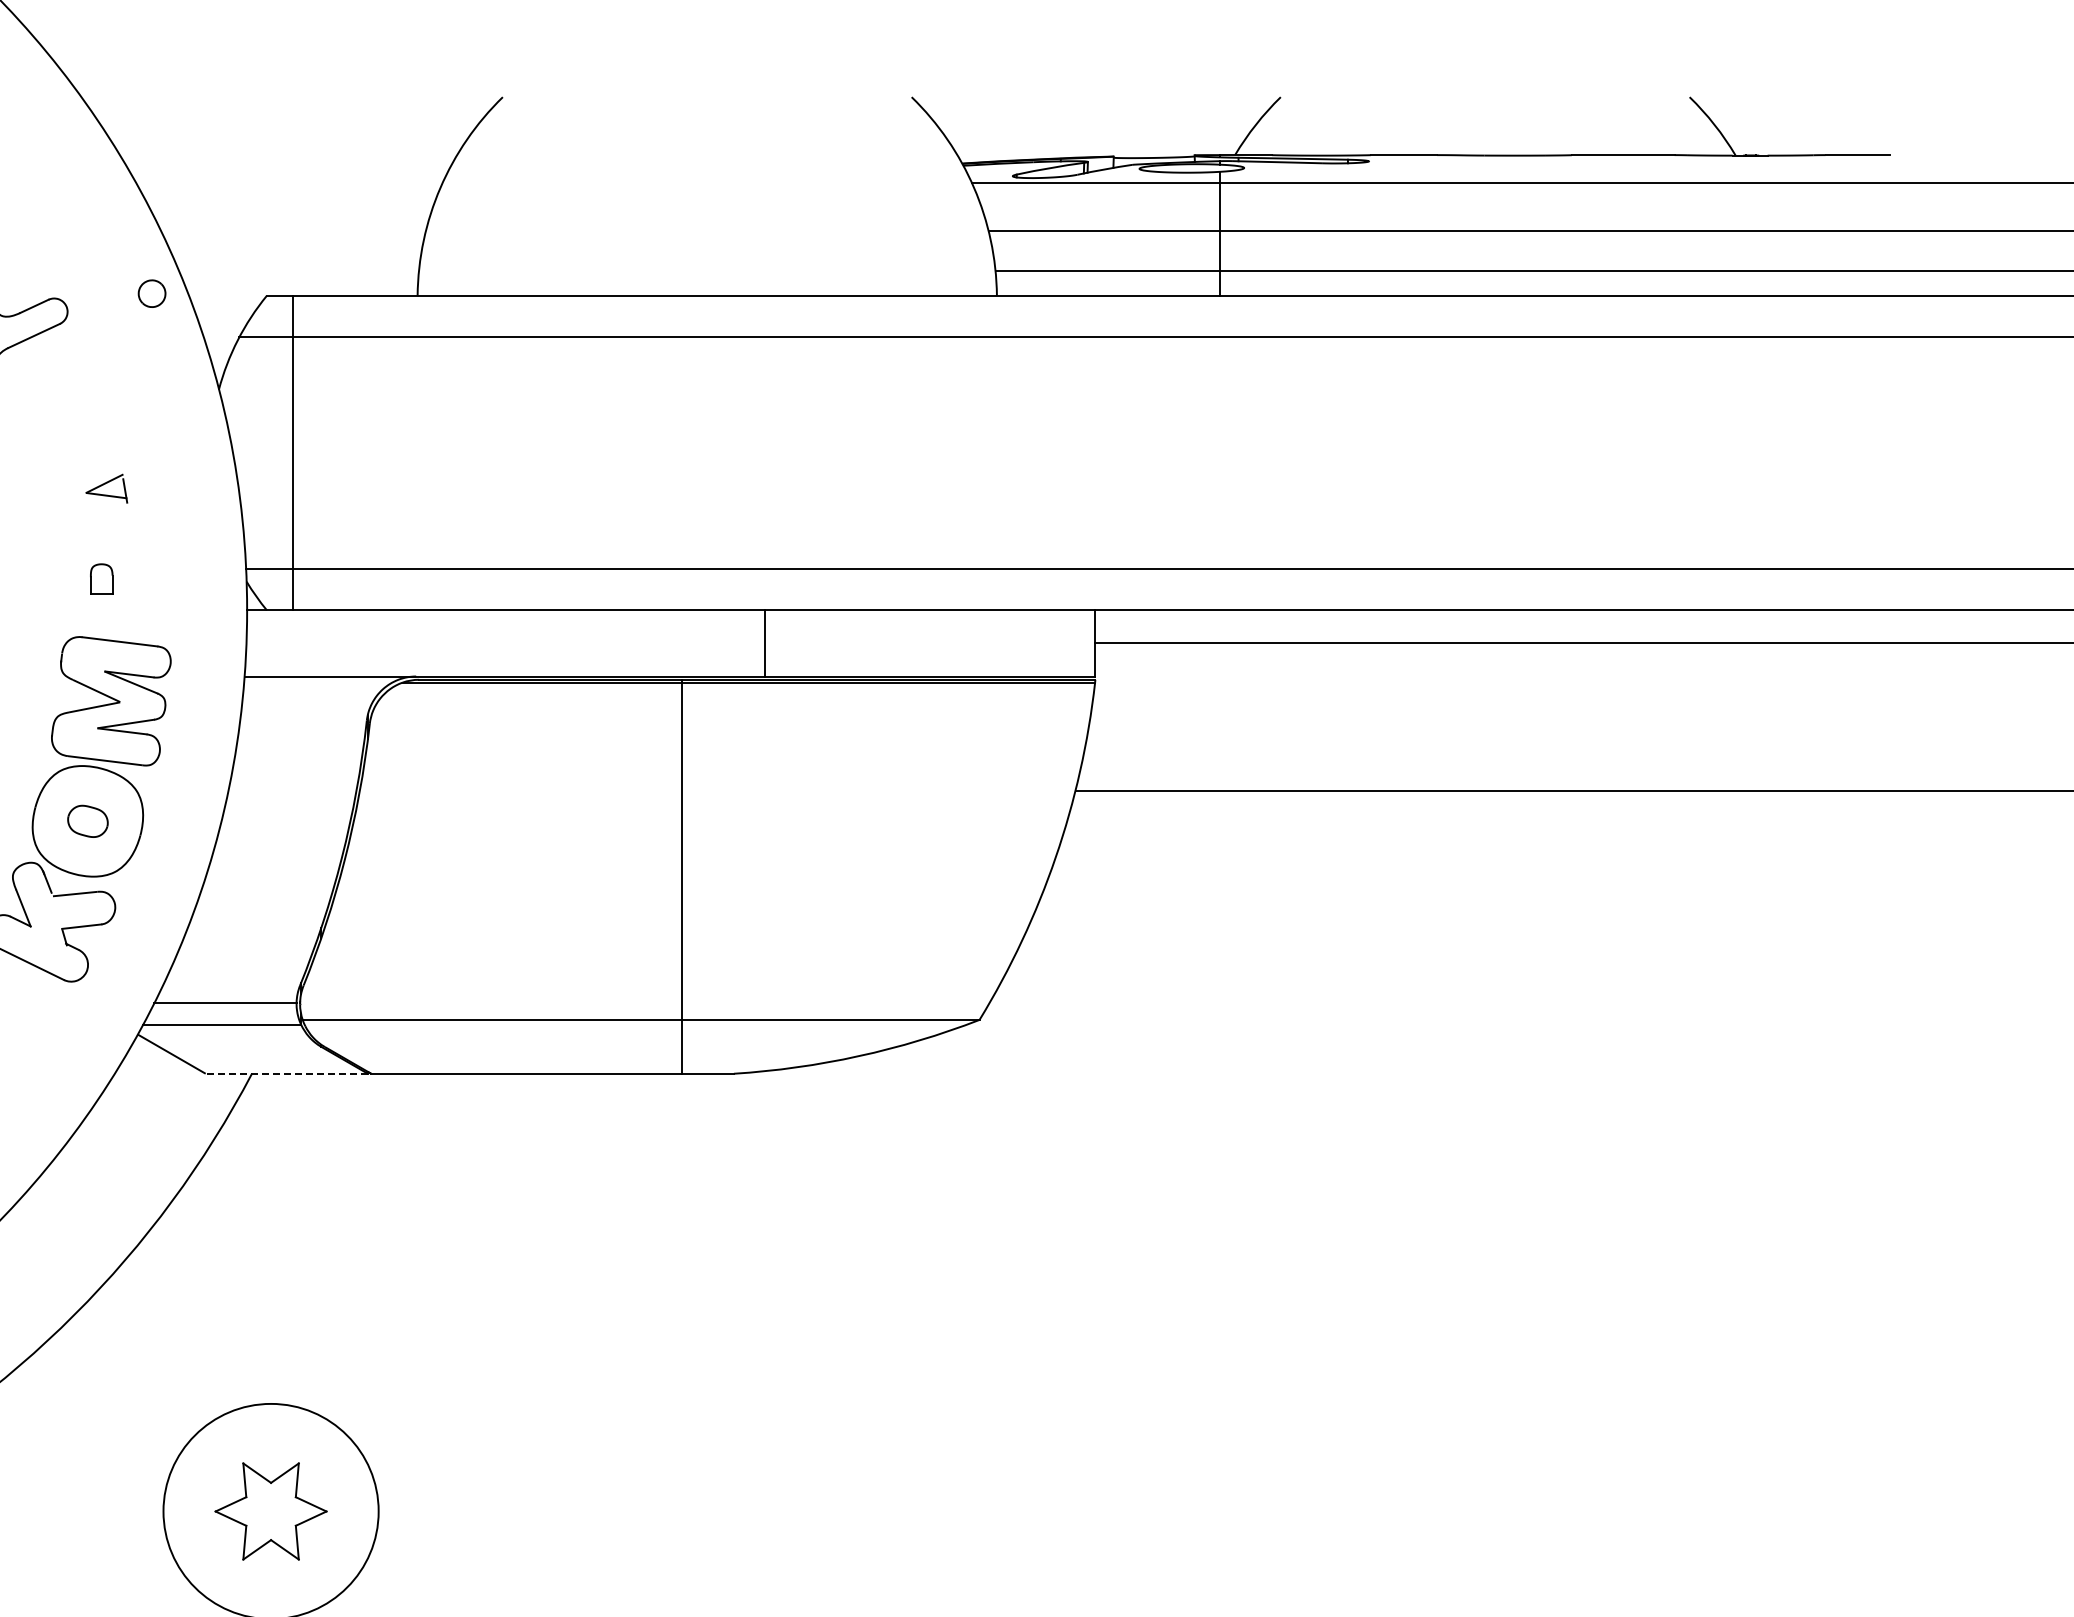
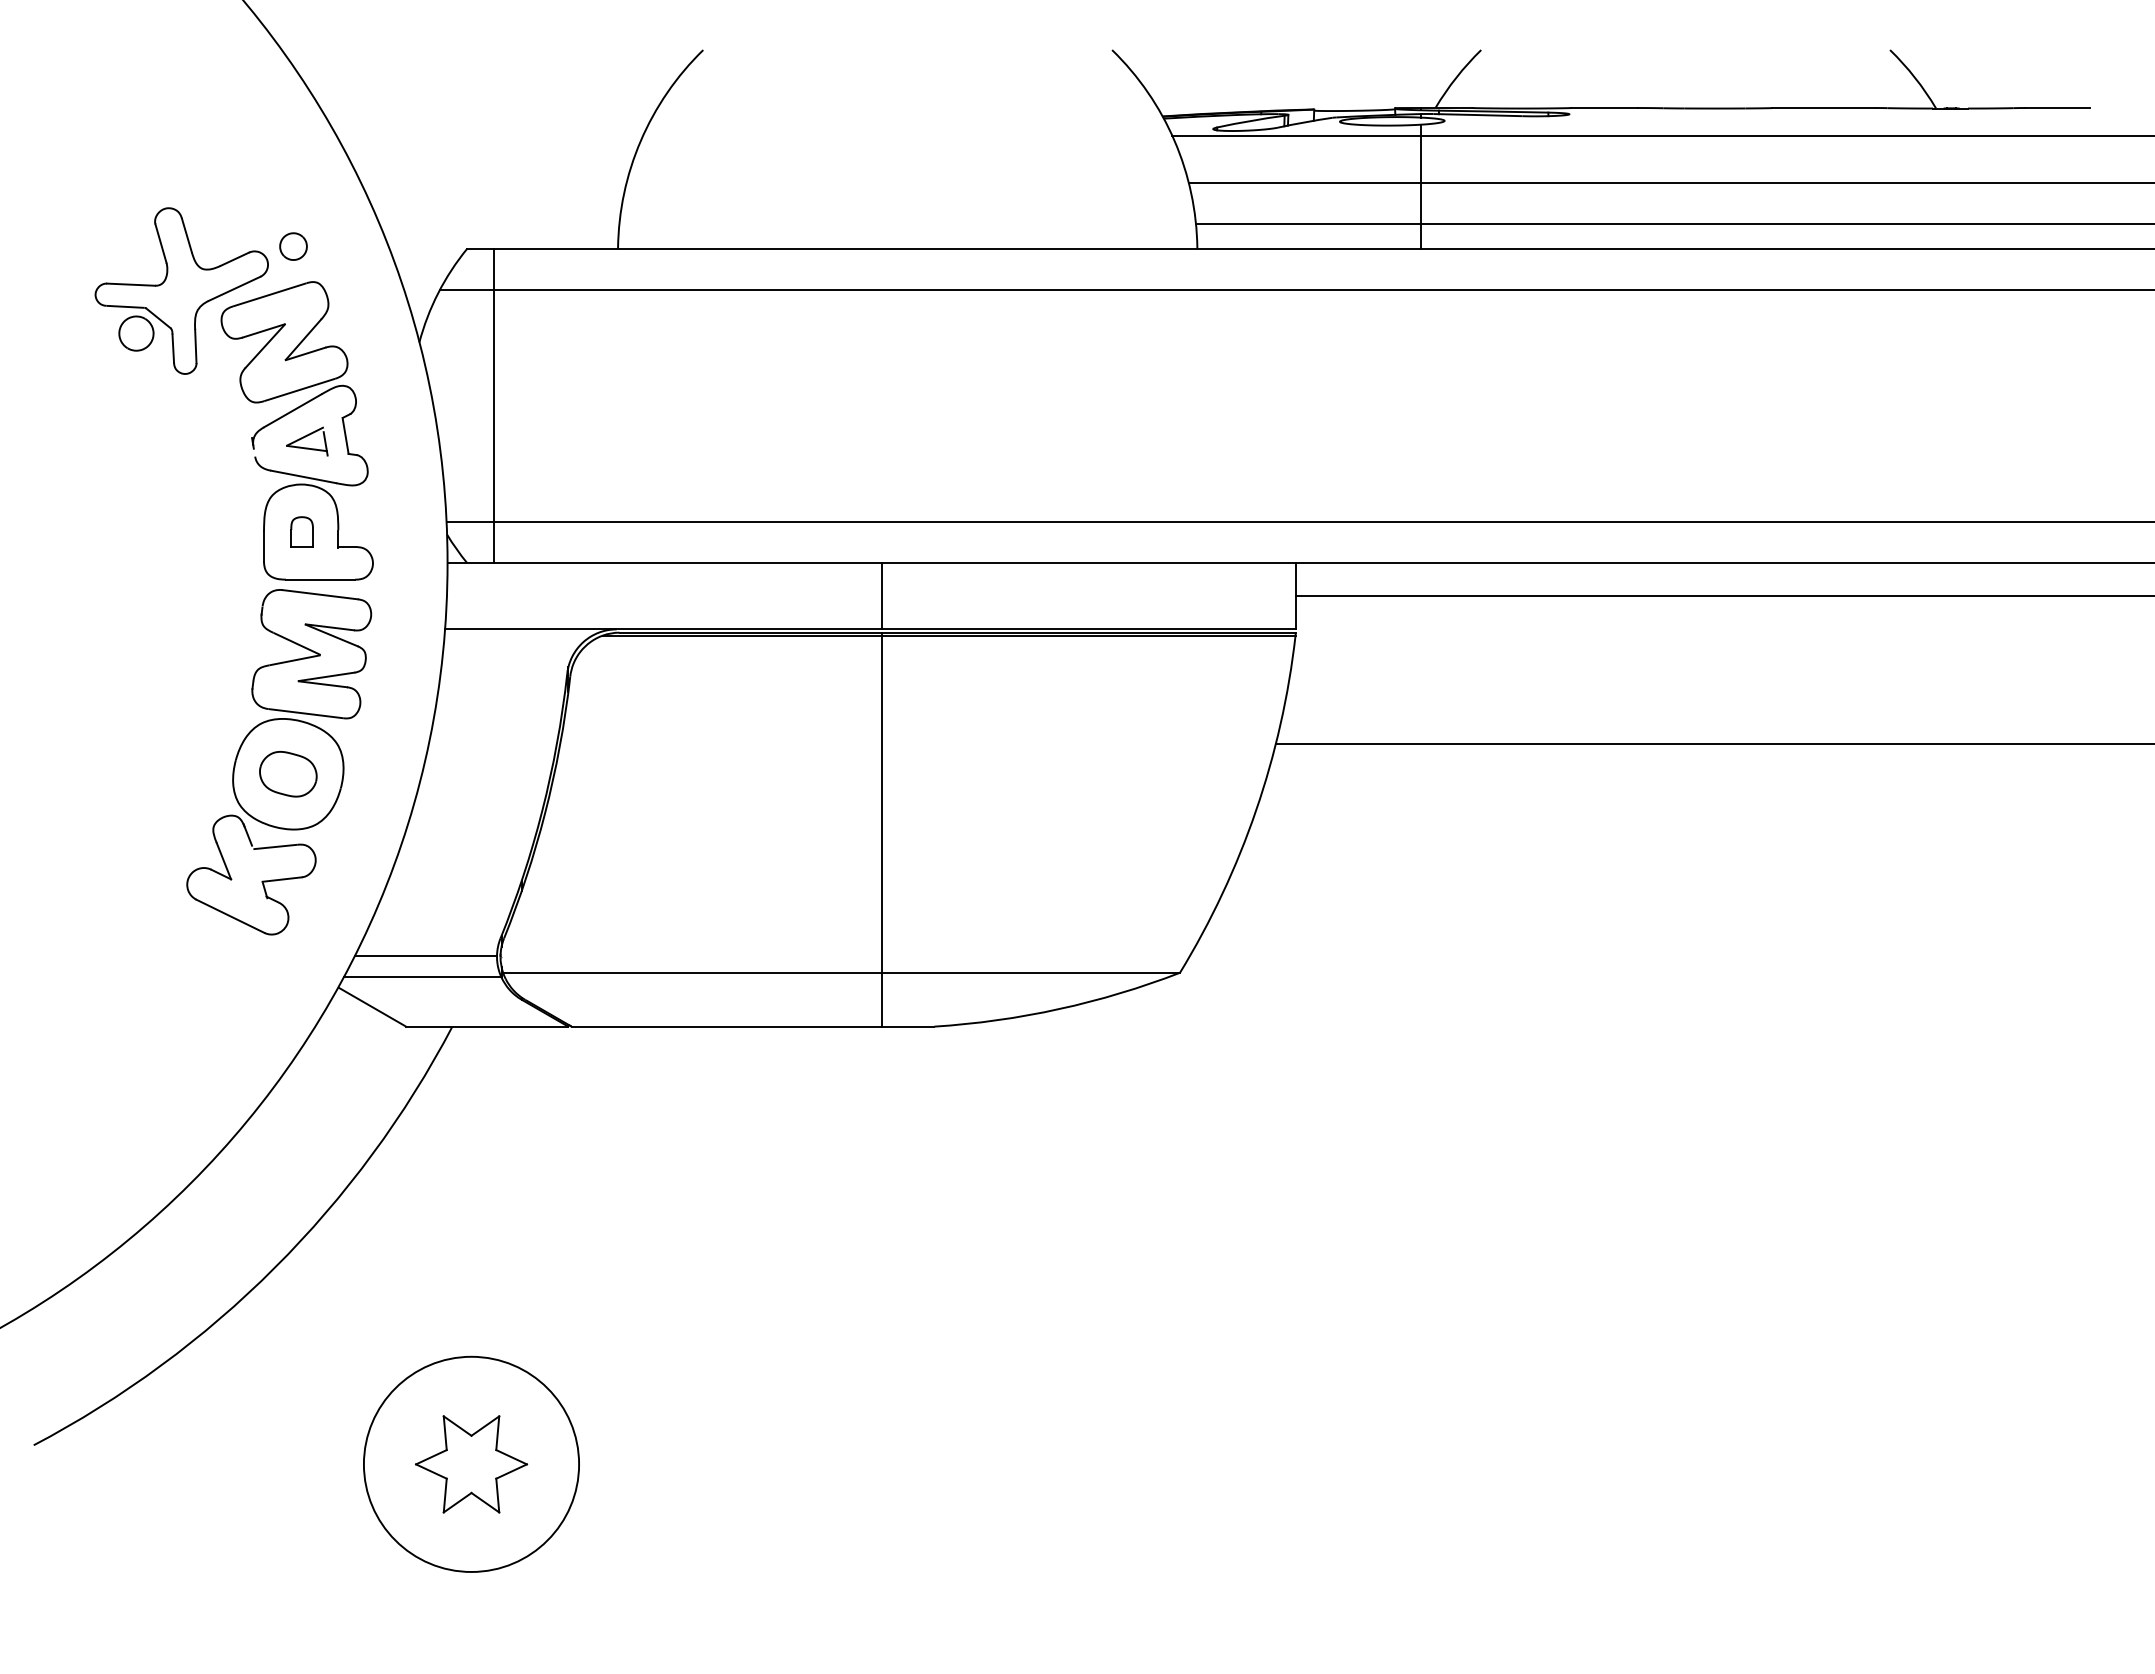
part: (152, 293) -> (293, 246), moved
part: (85, 463) -> (285, 416), added
line: (765, 643) -> (882, 596), moved
part: (88, 821) -> (288, 774), size x1.43
line: (286, 1073) -> (486, 1026), dashed -> solid

